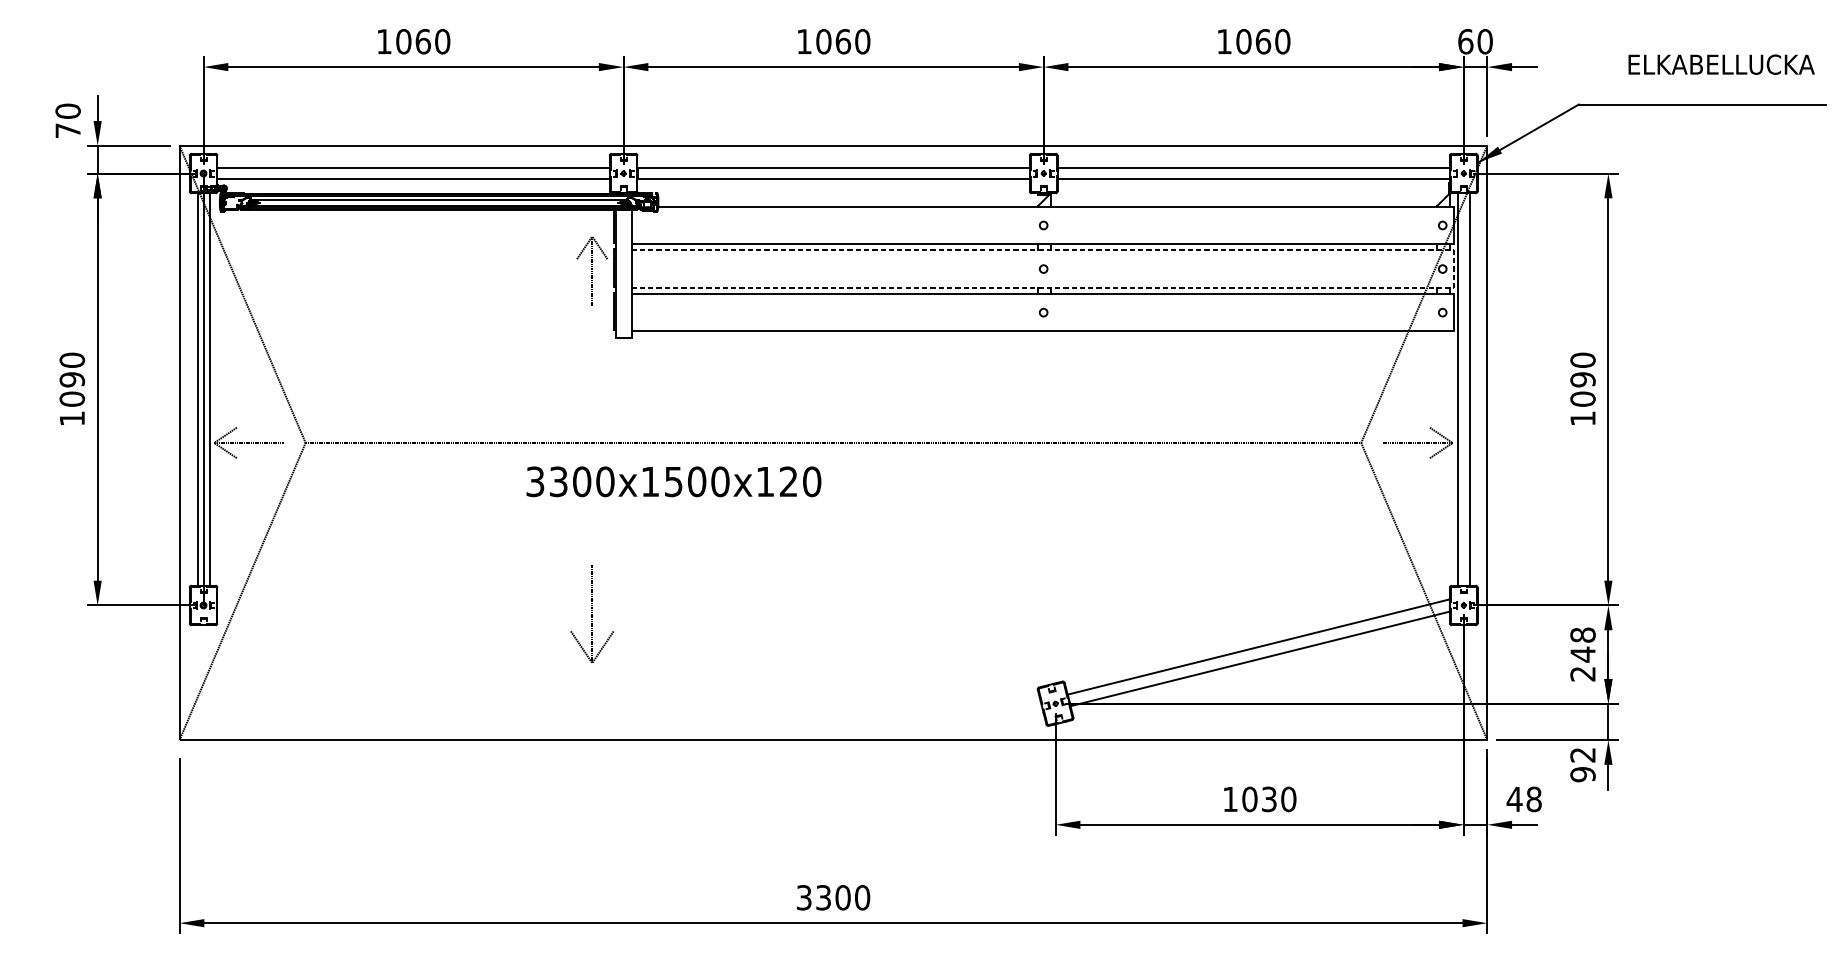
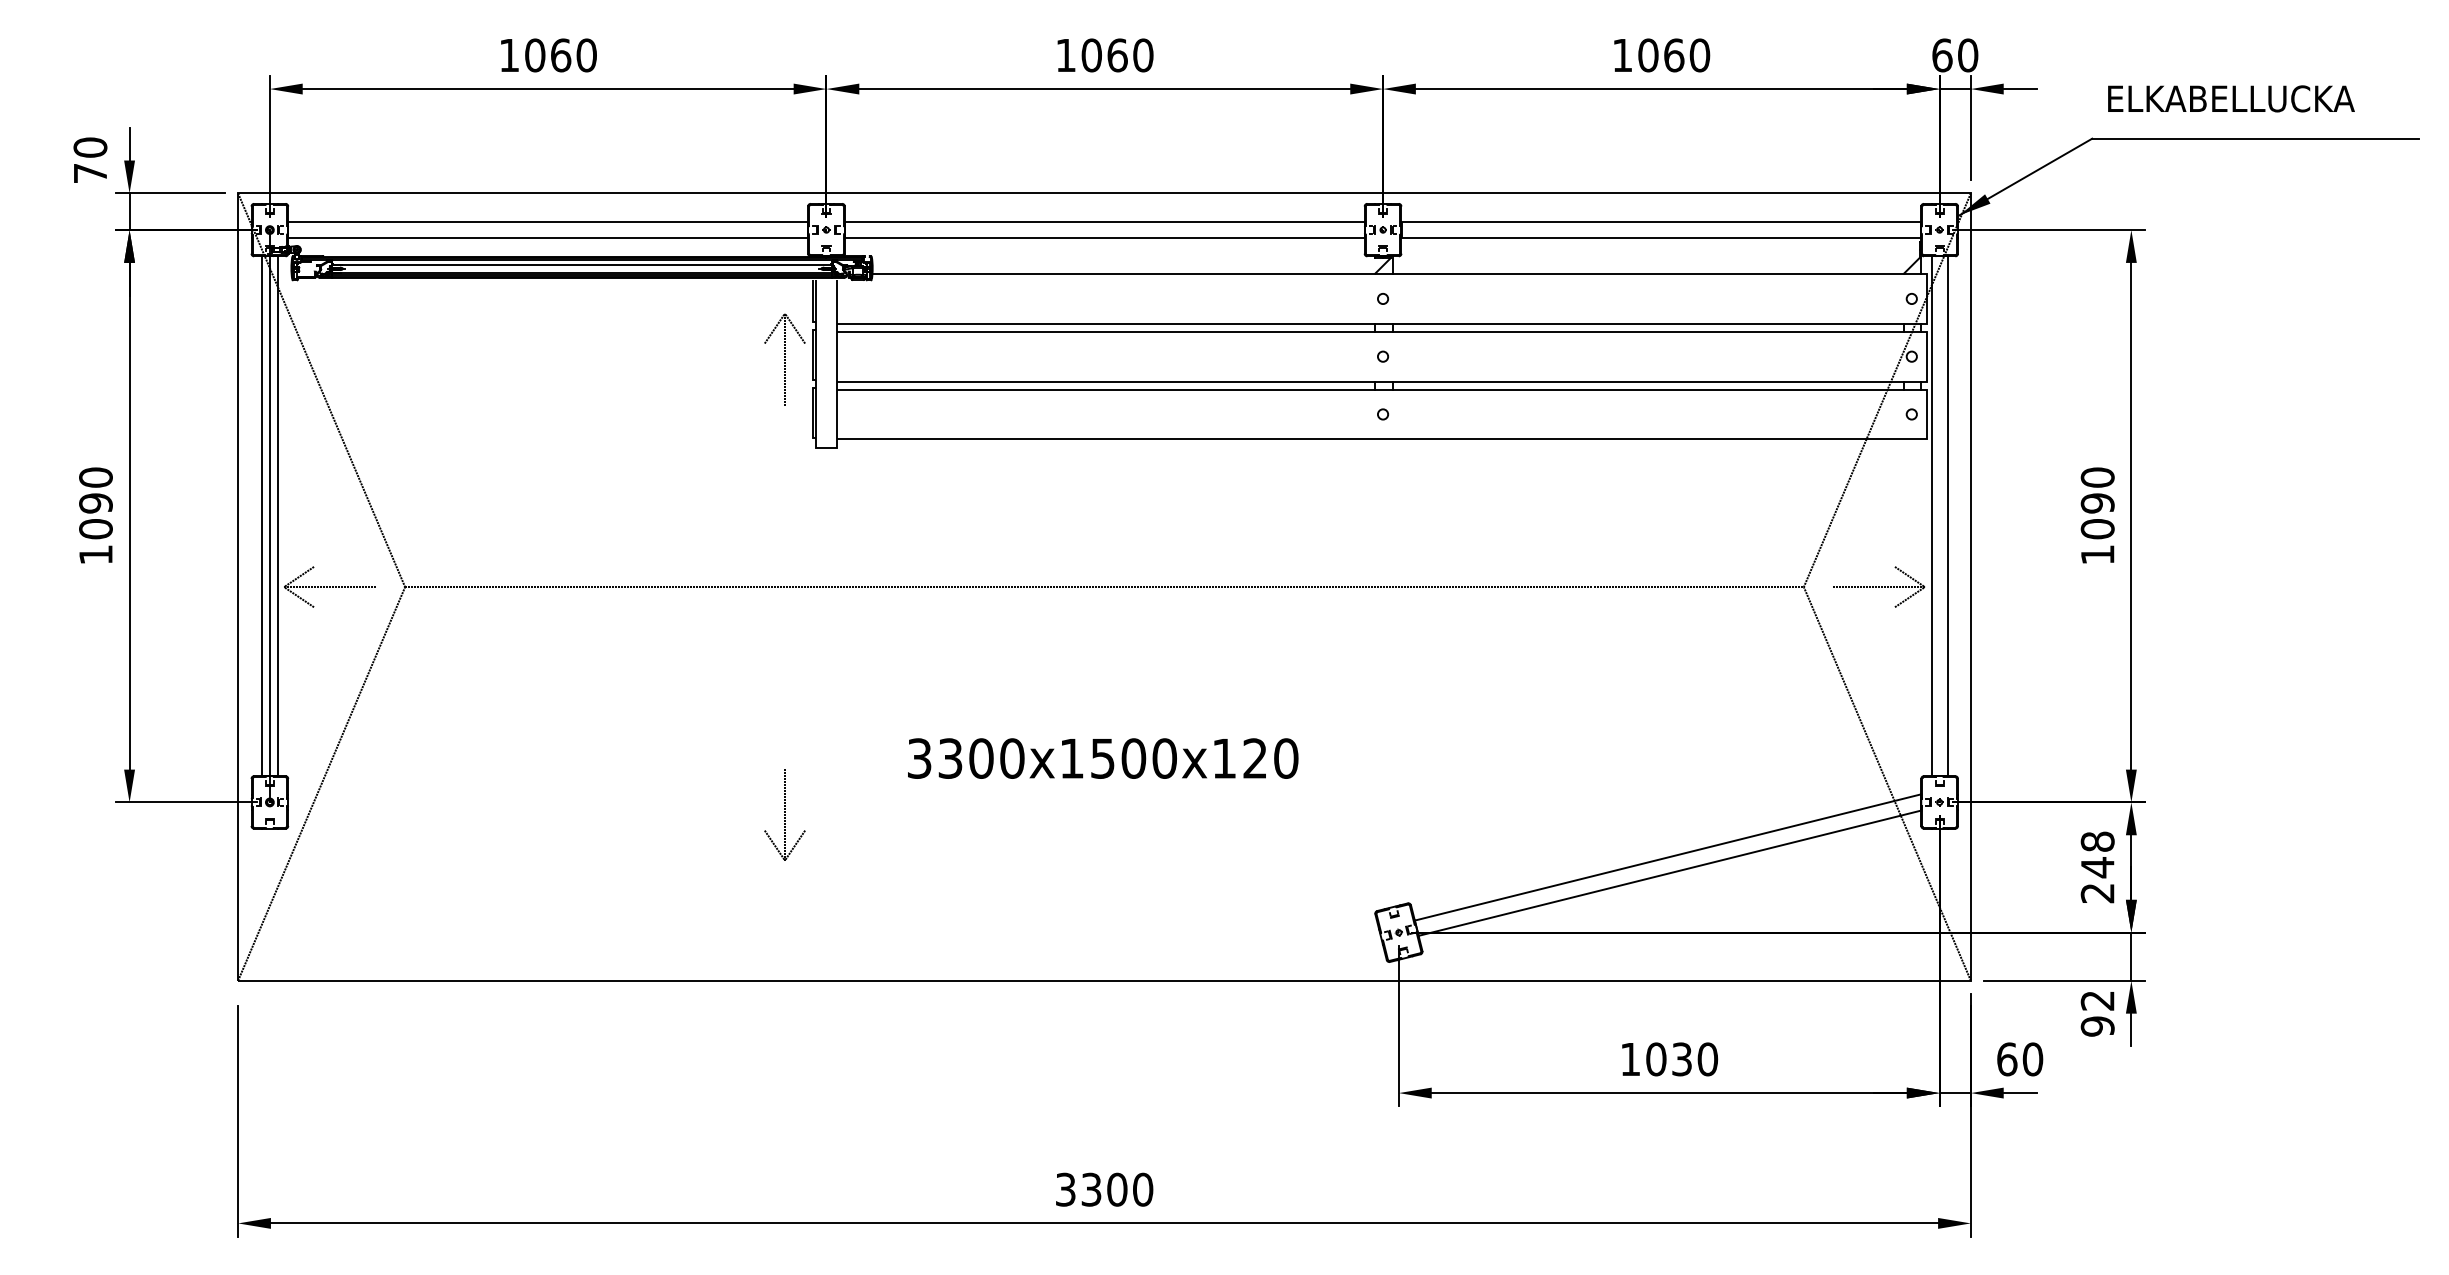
text: (1721, 64) -> (2231, 98), moved
line: (1453, 268) -> (1926, 356), dashed -> solid
text: (674, 481) -> (1103, 758), moved
part: (591, 614) -> (784, 814), size x0.71
text: (1523, 799) -> (2019, 1059), 48 -> 60

